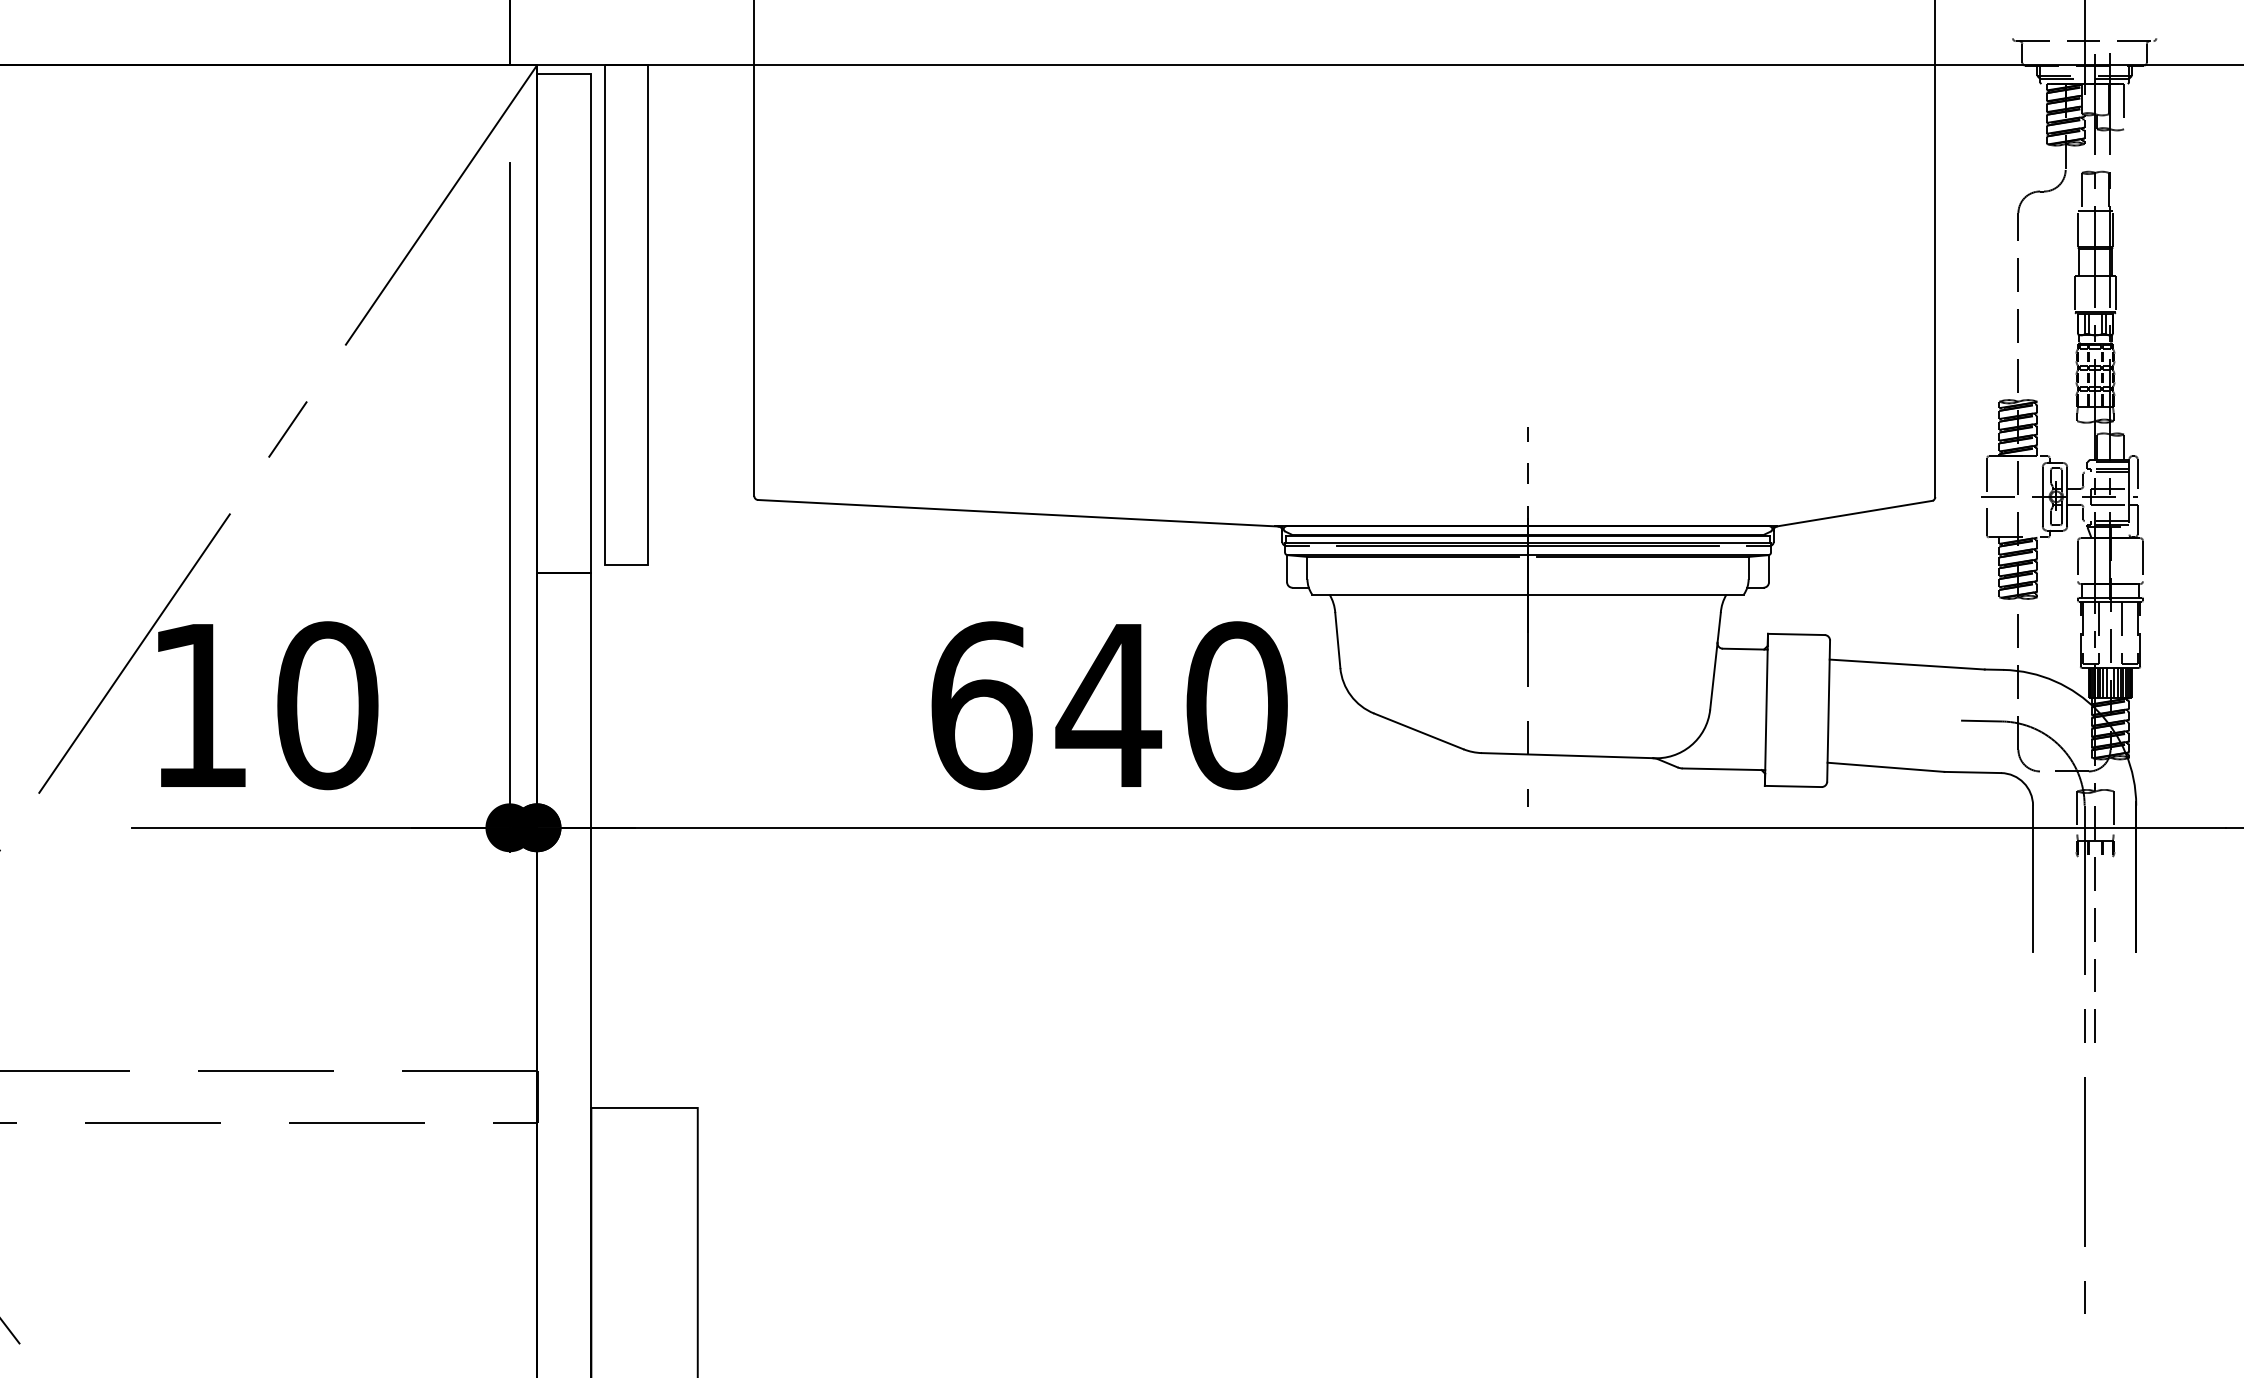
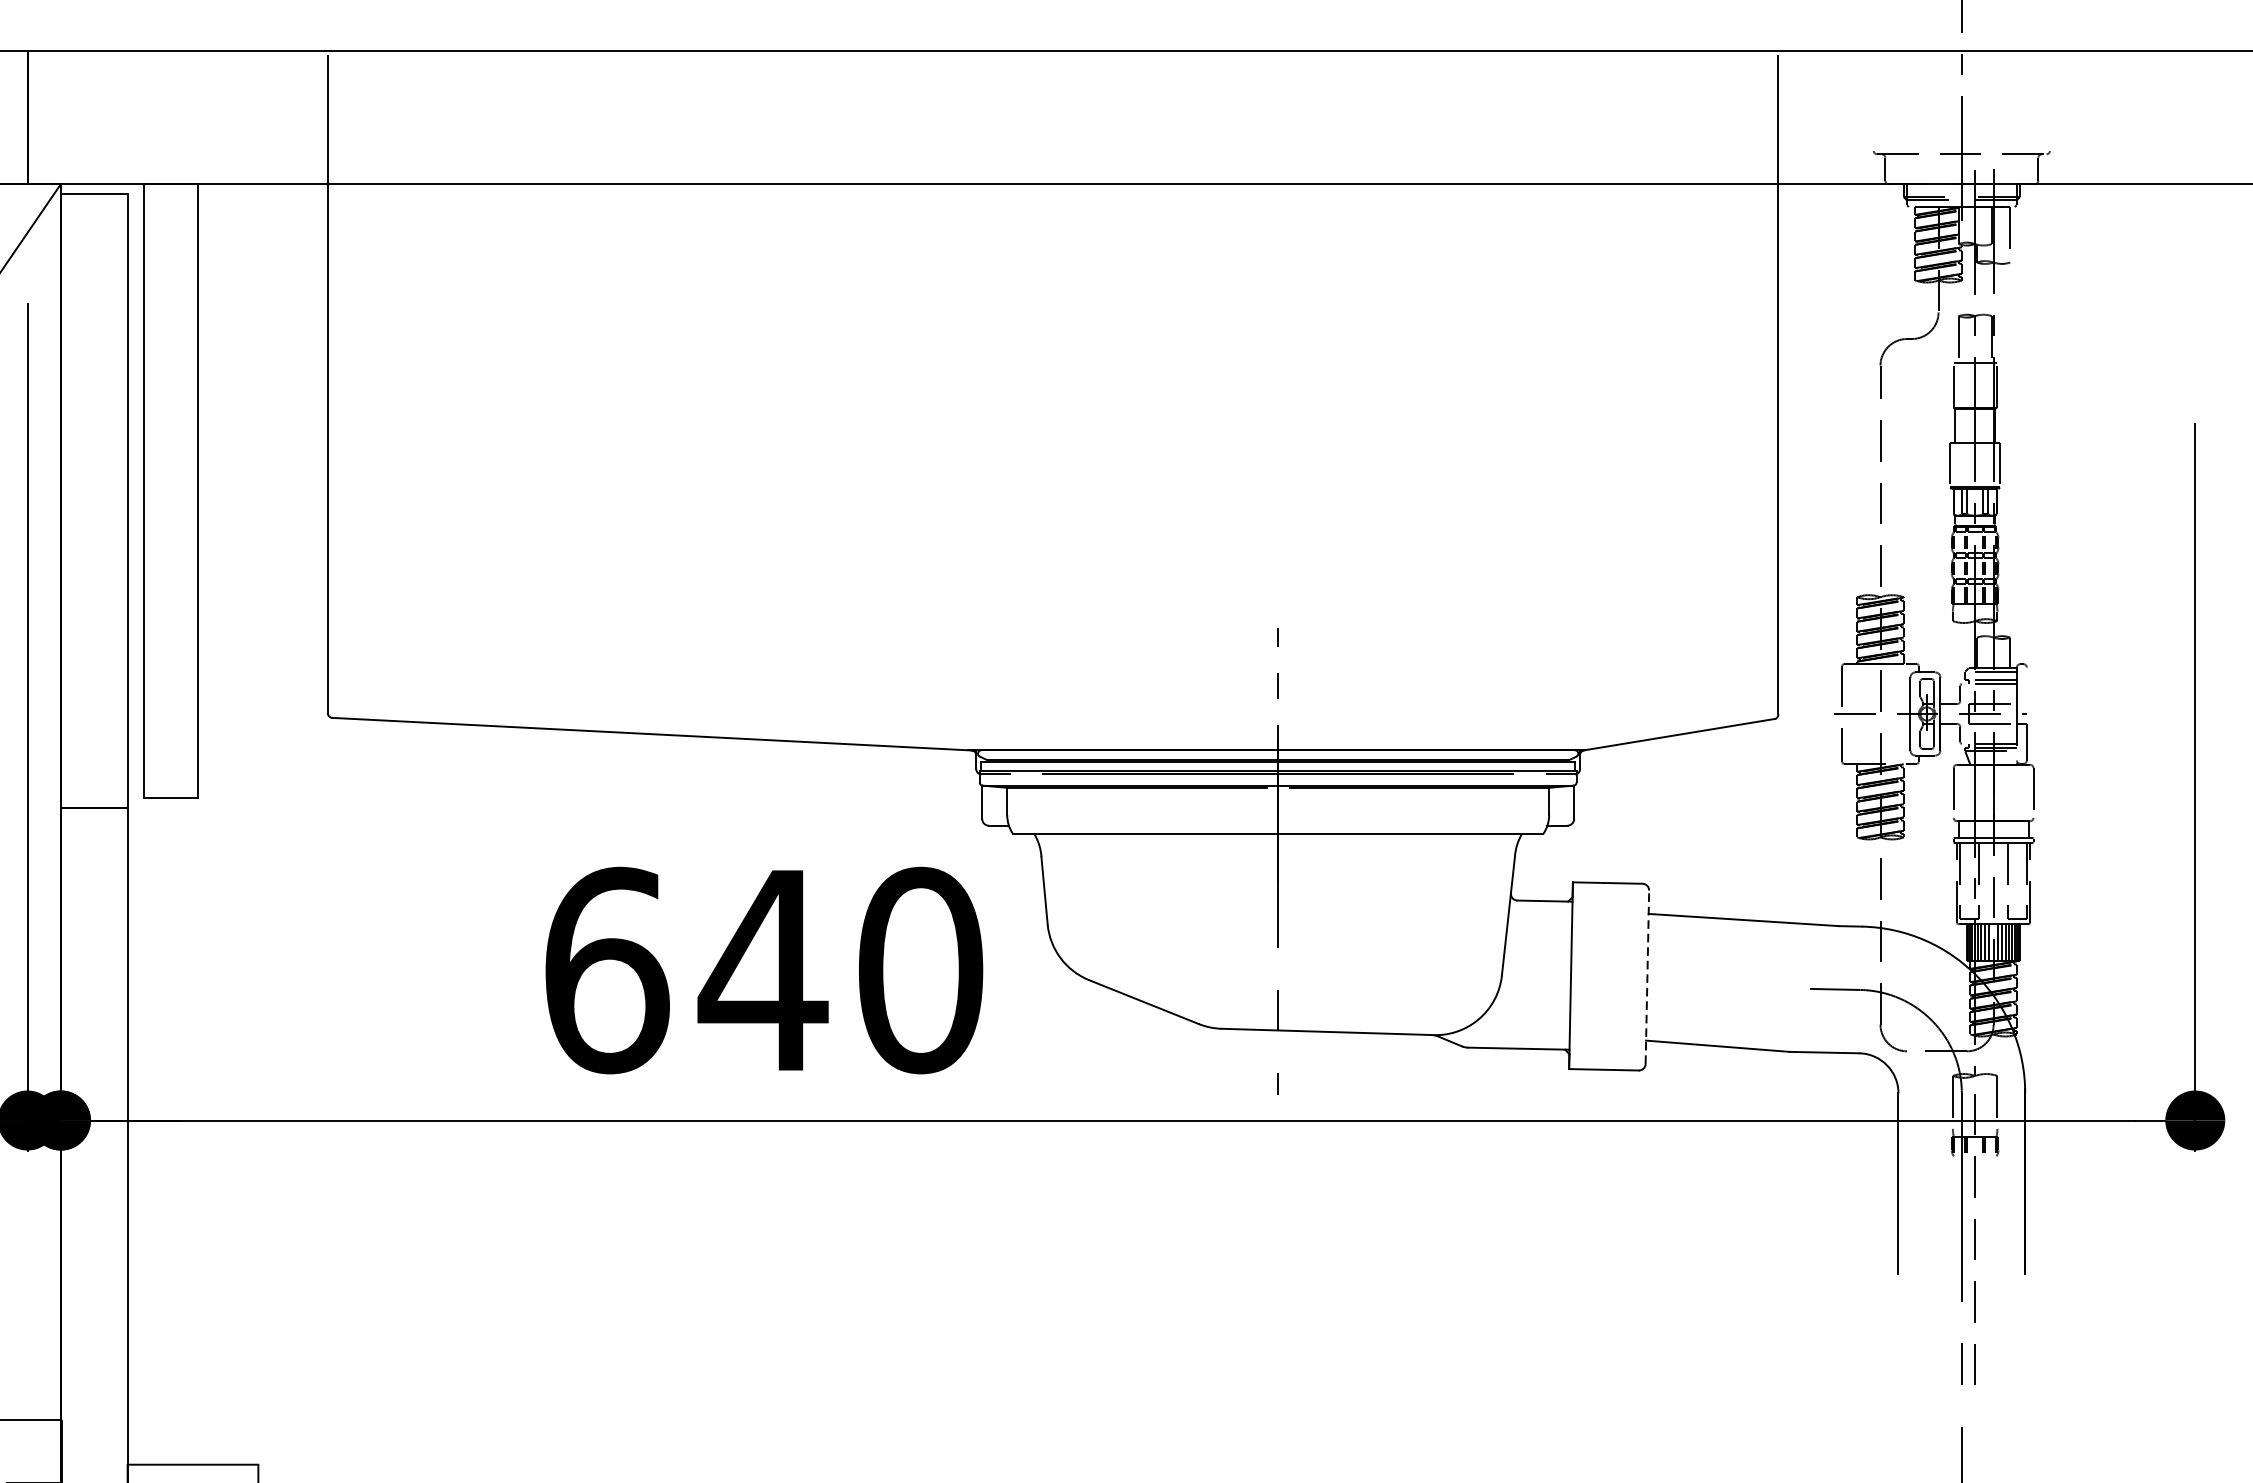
line: (2137, 473) -> (2026, 685), removed
line: (1828, 711) -> (1647, 977), solid -> dashed

